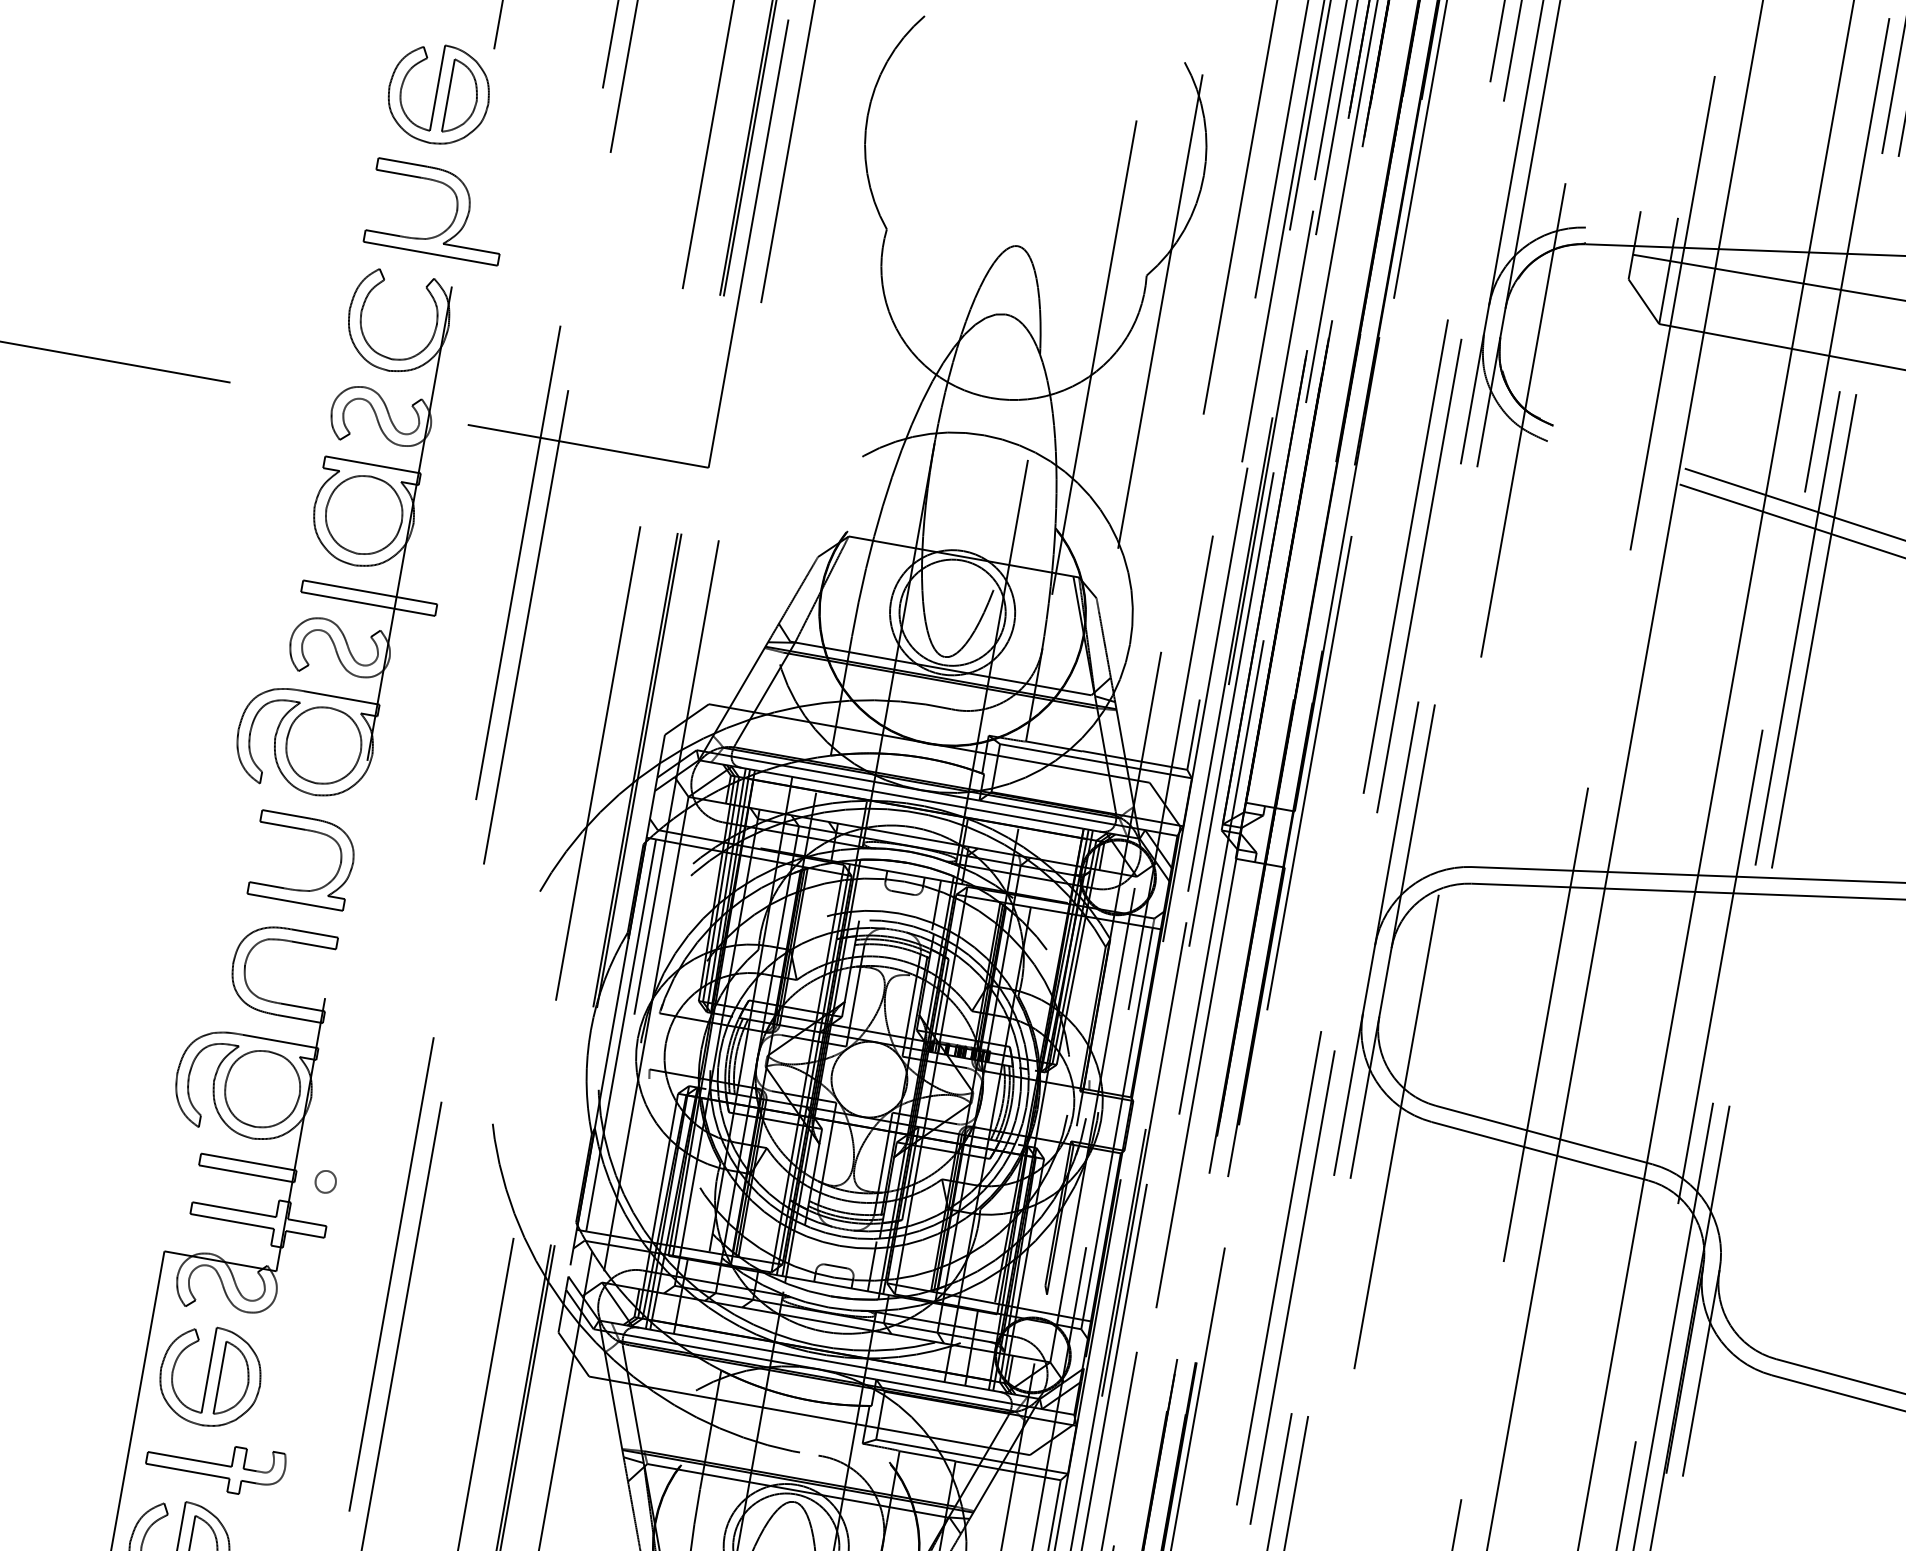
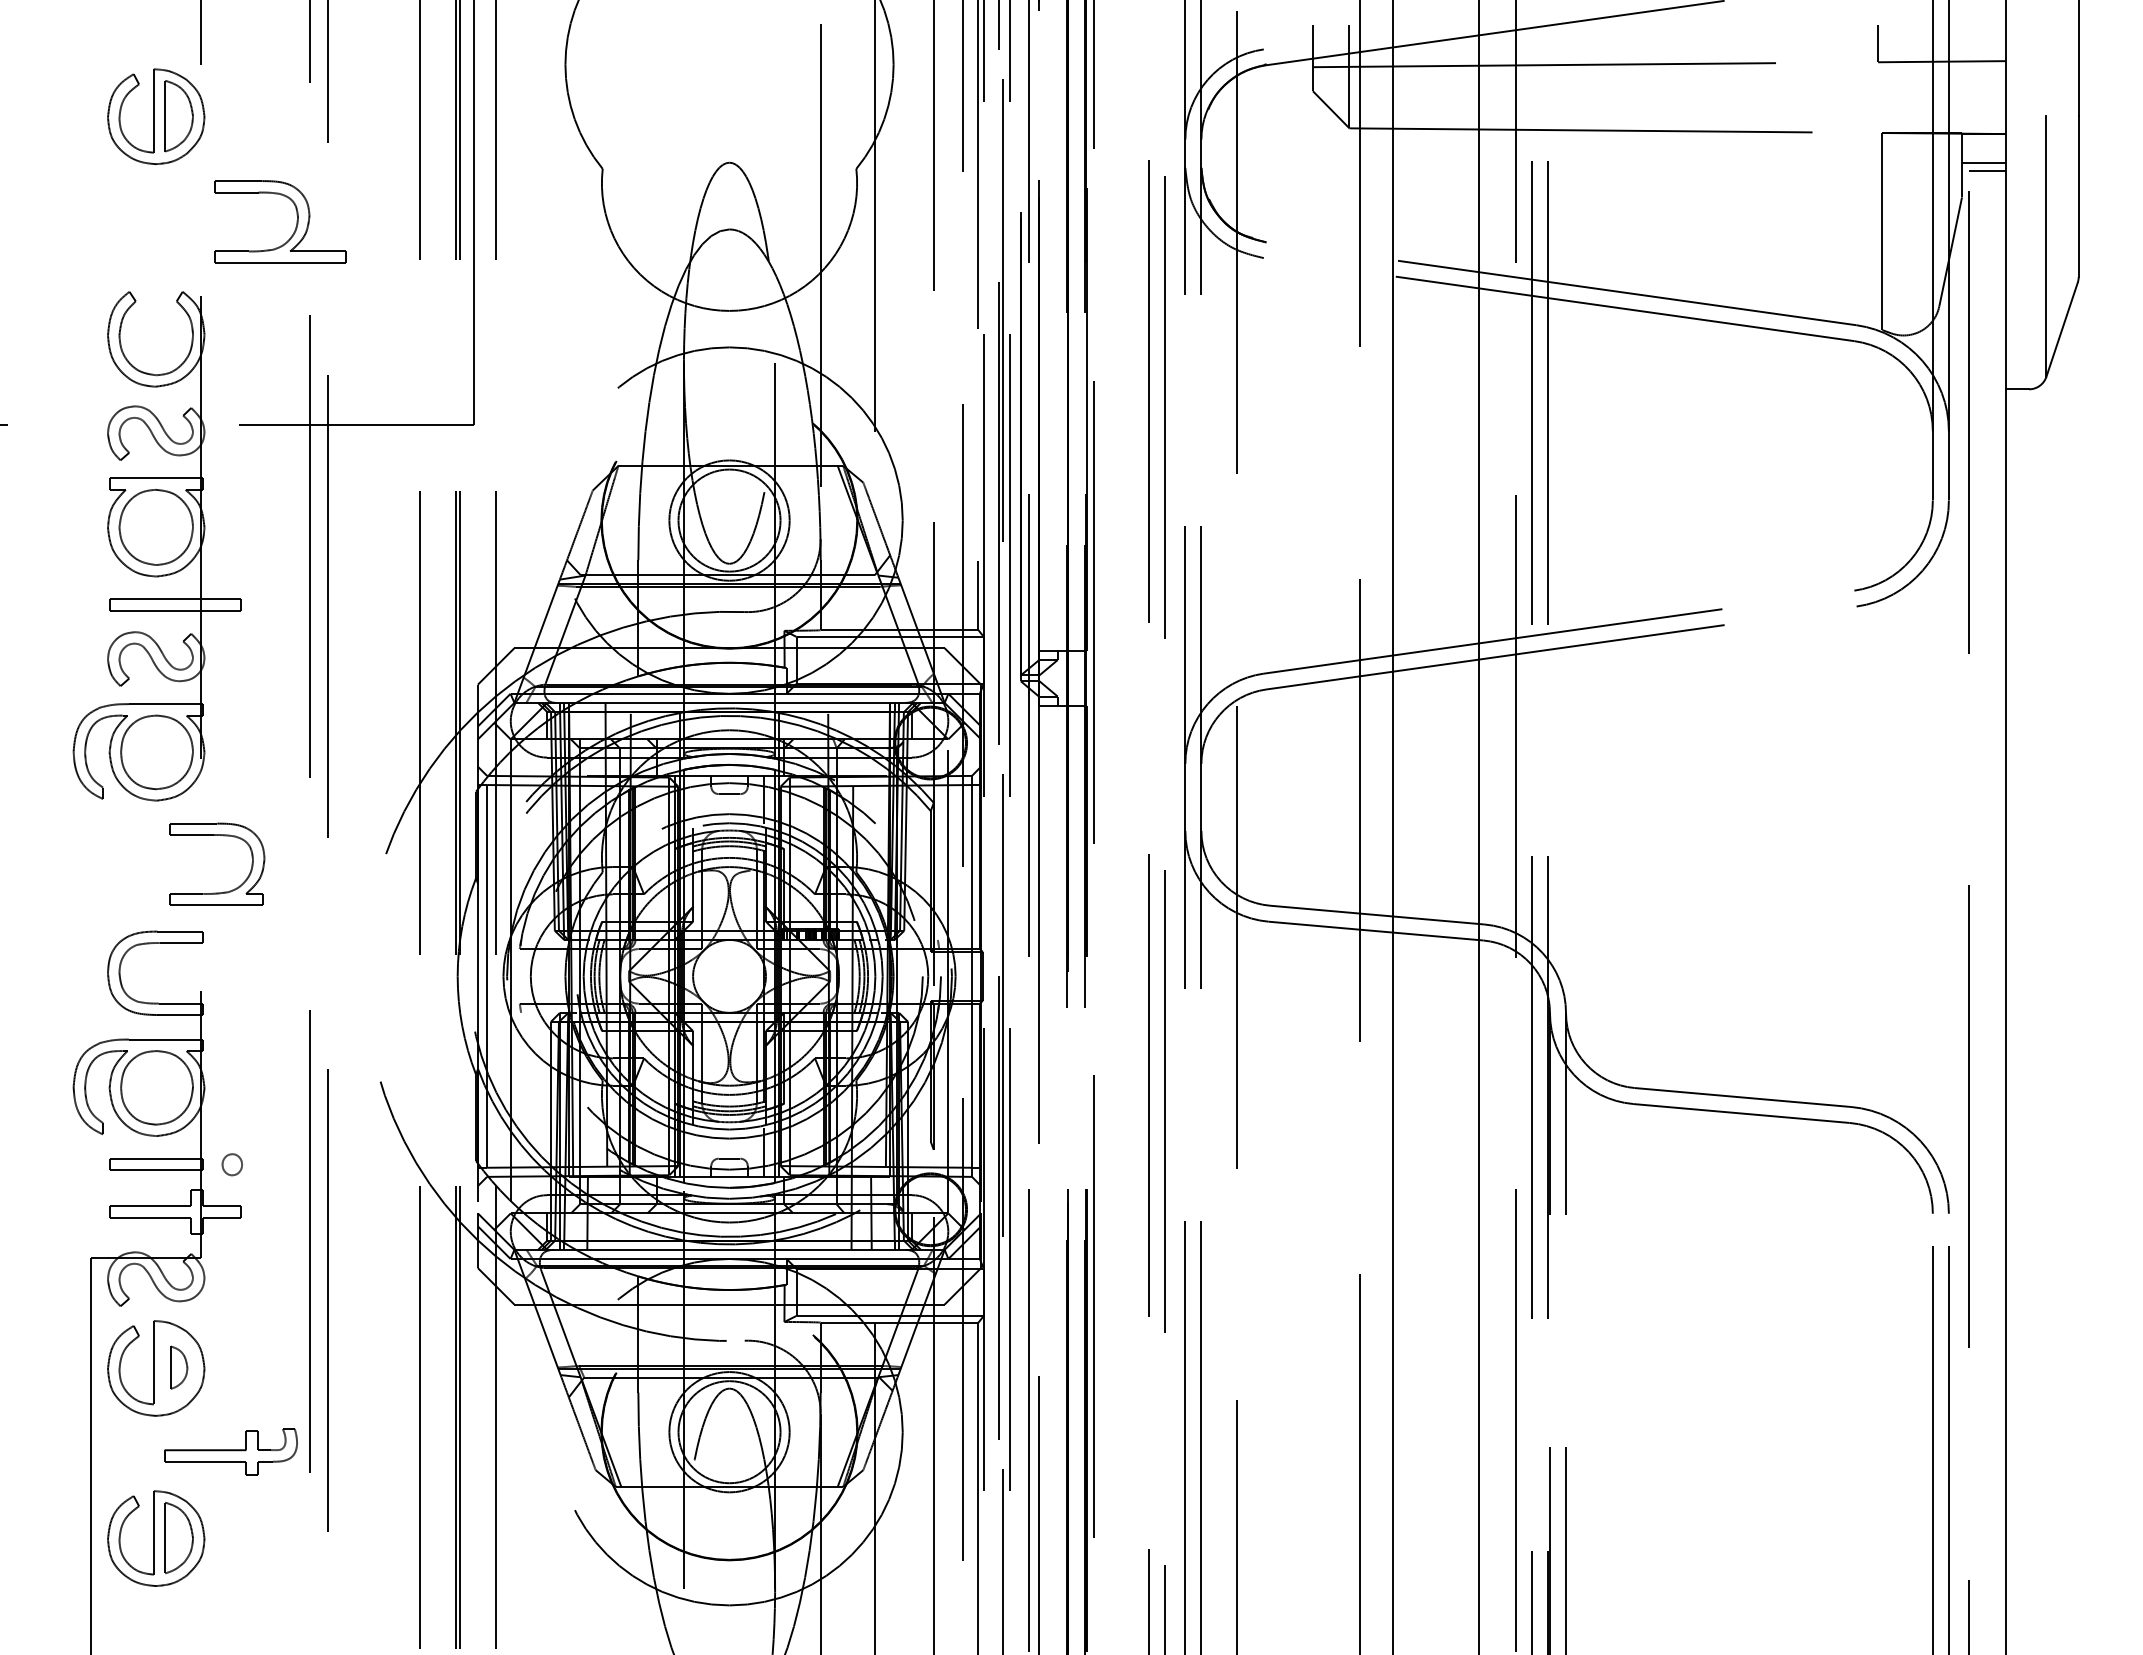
part: (453, 219) -> (295, 226), moved
part: (315, 833) -> (223, 836), moved
part: (233, 1379) -> (178, 1367), size x0.6
part: (215, 1465) -> (230, 1451), moved

